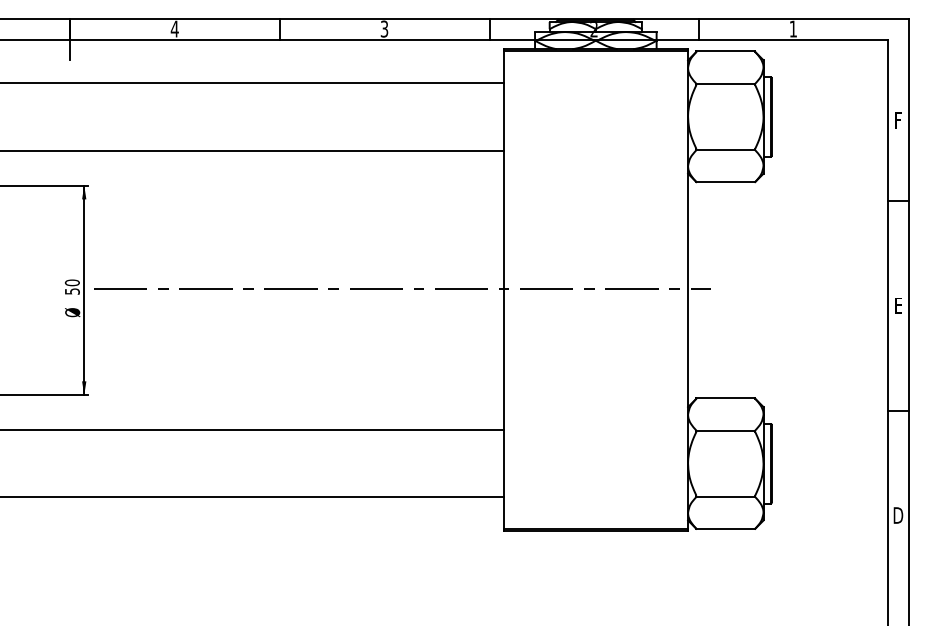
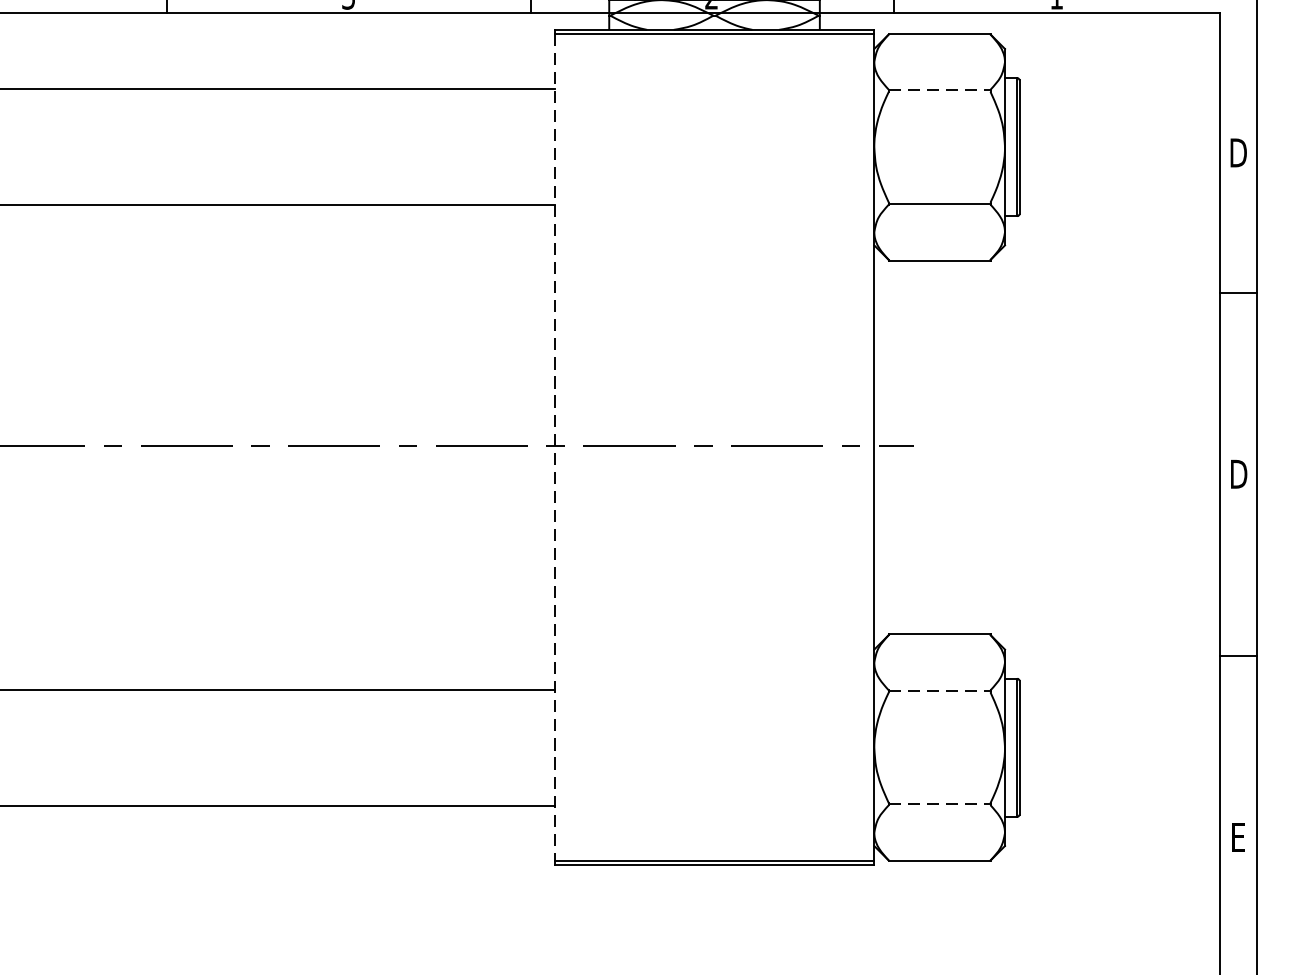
line: (726, 84) -> (940, 90), solid -> dashed
text: (898, 120) -> (1238, 153), F -> D
line: (503, 290) -> (554, 447), solid -> dashed
text: (898, 305) -> (1238, 473), E -> D
line: (726, 431) -> (940, 691), solid -> dashed
line: (726, 496) -> (940, 804), solid -> dashed
text: (898, 515) -> (1238, 837), D -> E

